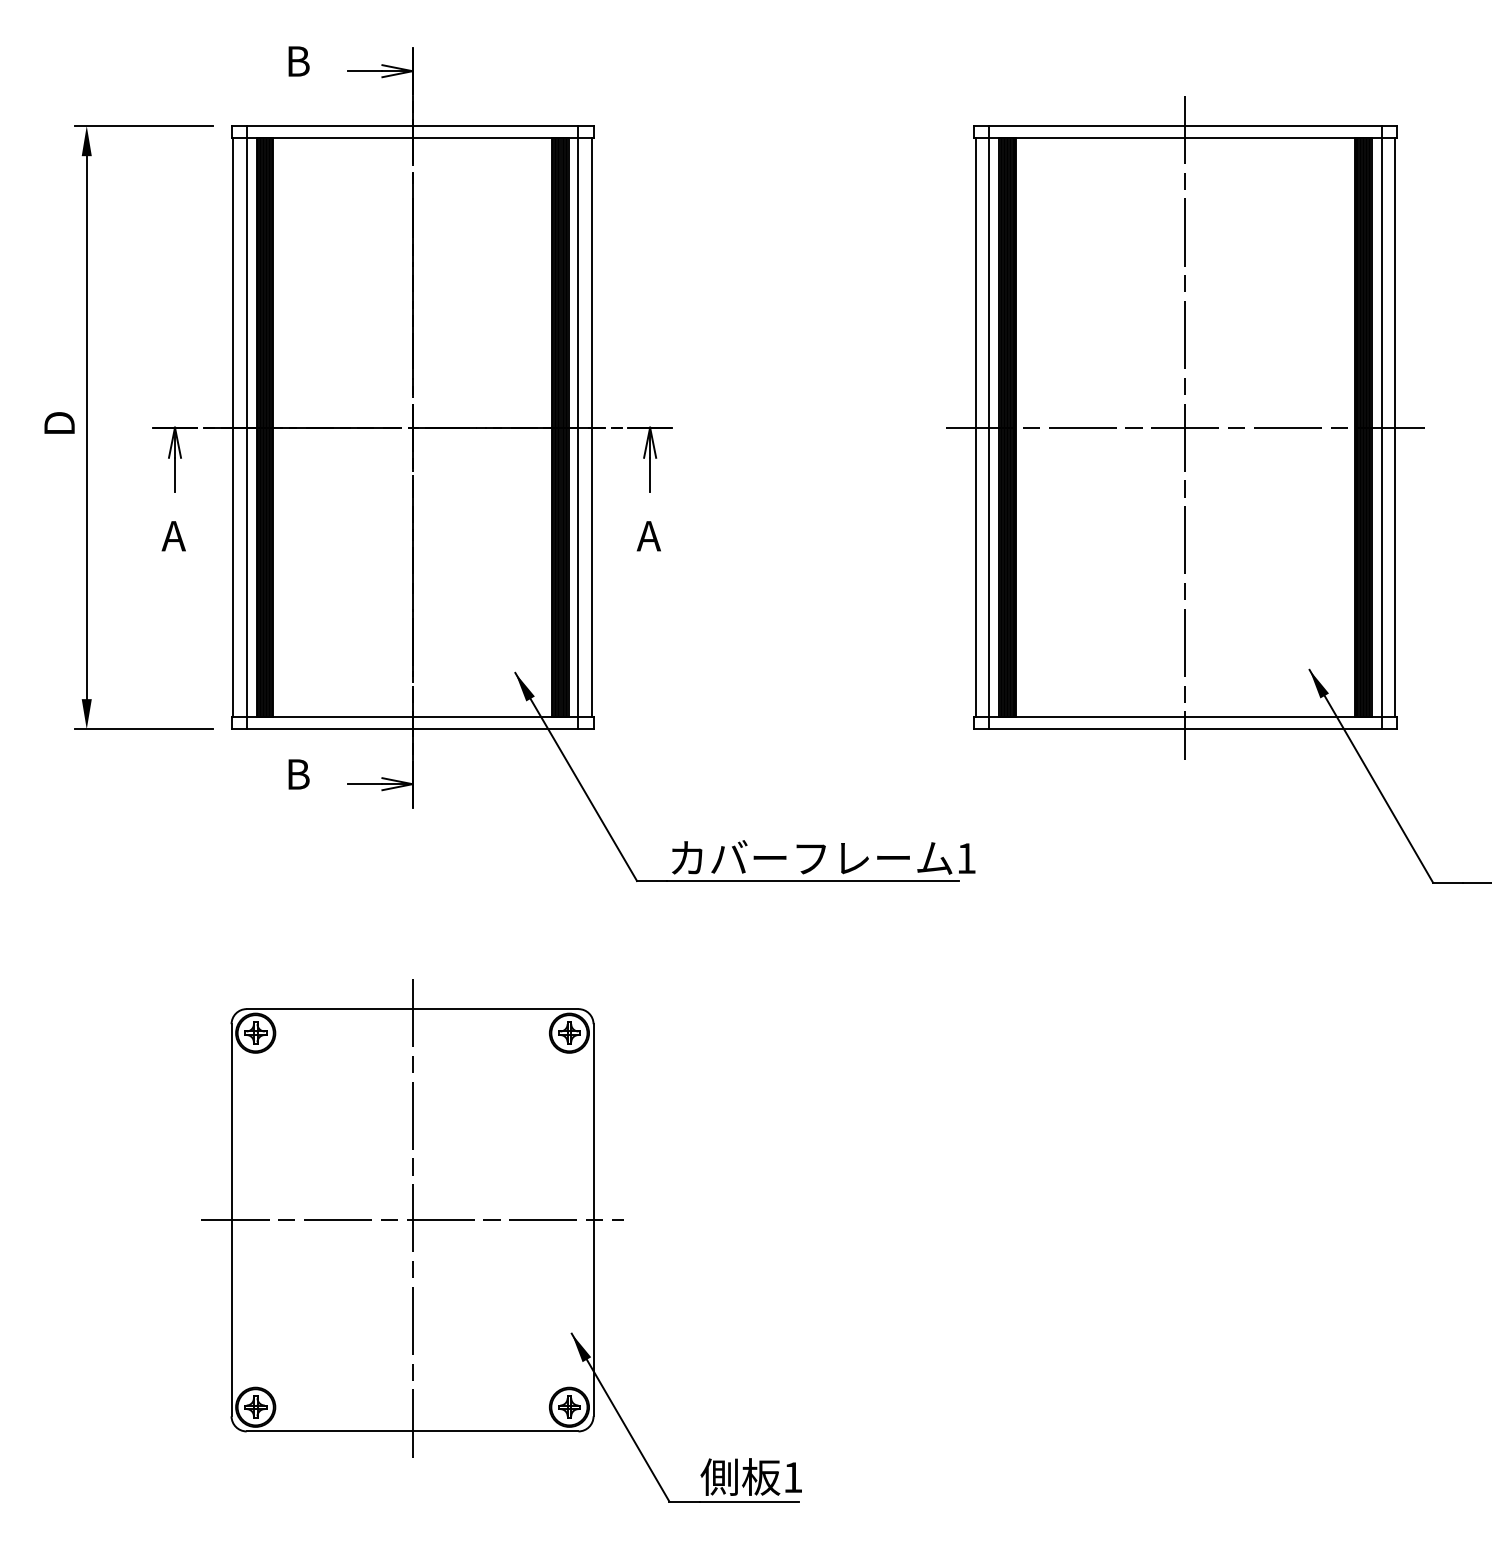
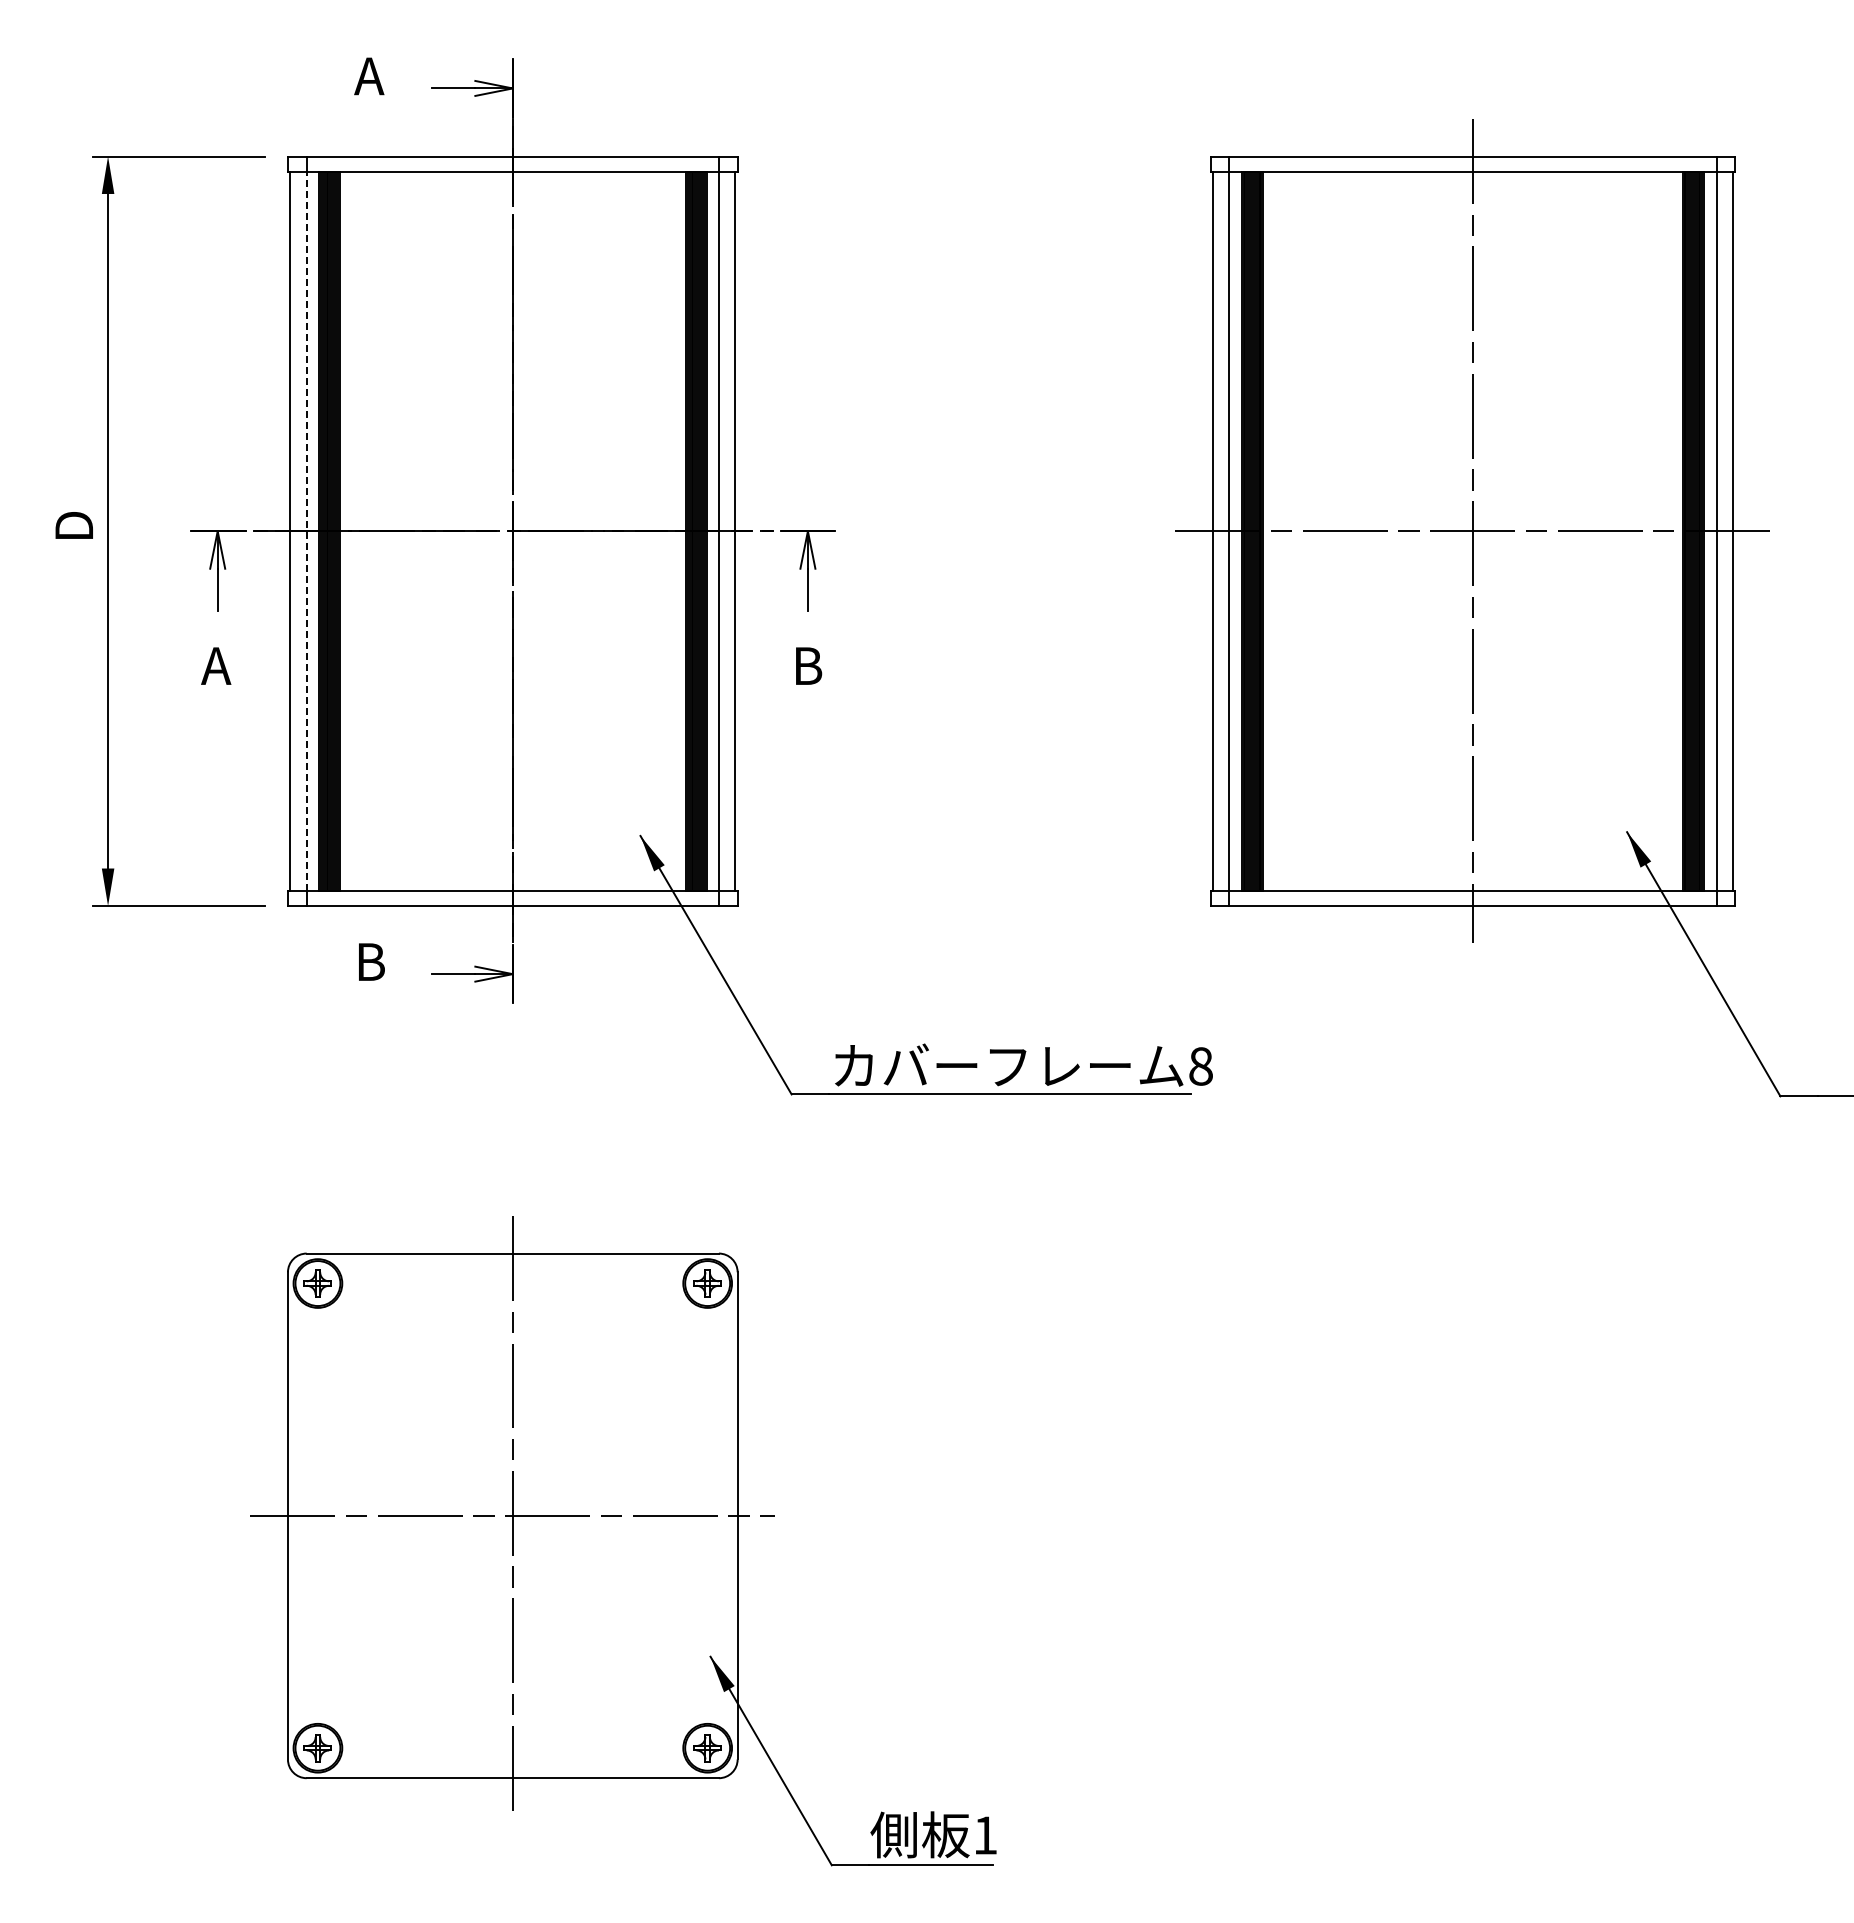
text: (297, 61) -> (369, 76), B -> A
line: (246, 427) -> (306, 531), solid -> dashed
text: (648, 535) -> (806, 665), A -> B
text: (966, 858) -> (1200, 1066), 1 -> 8

